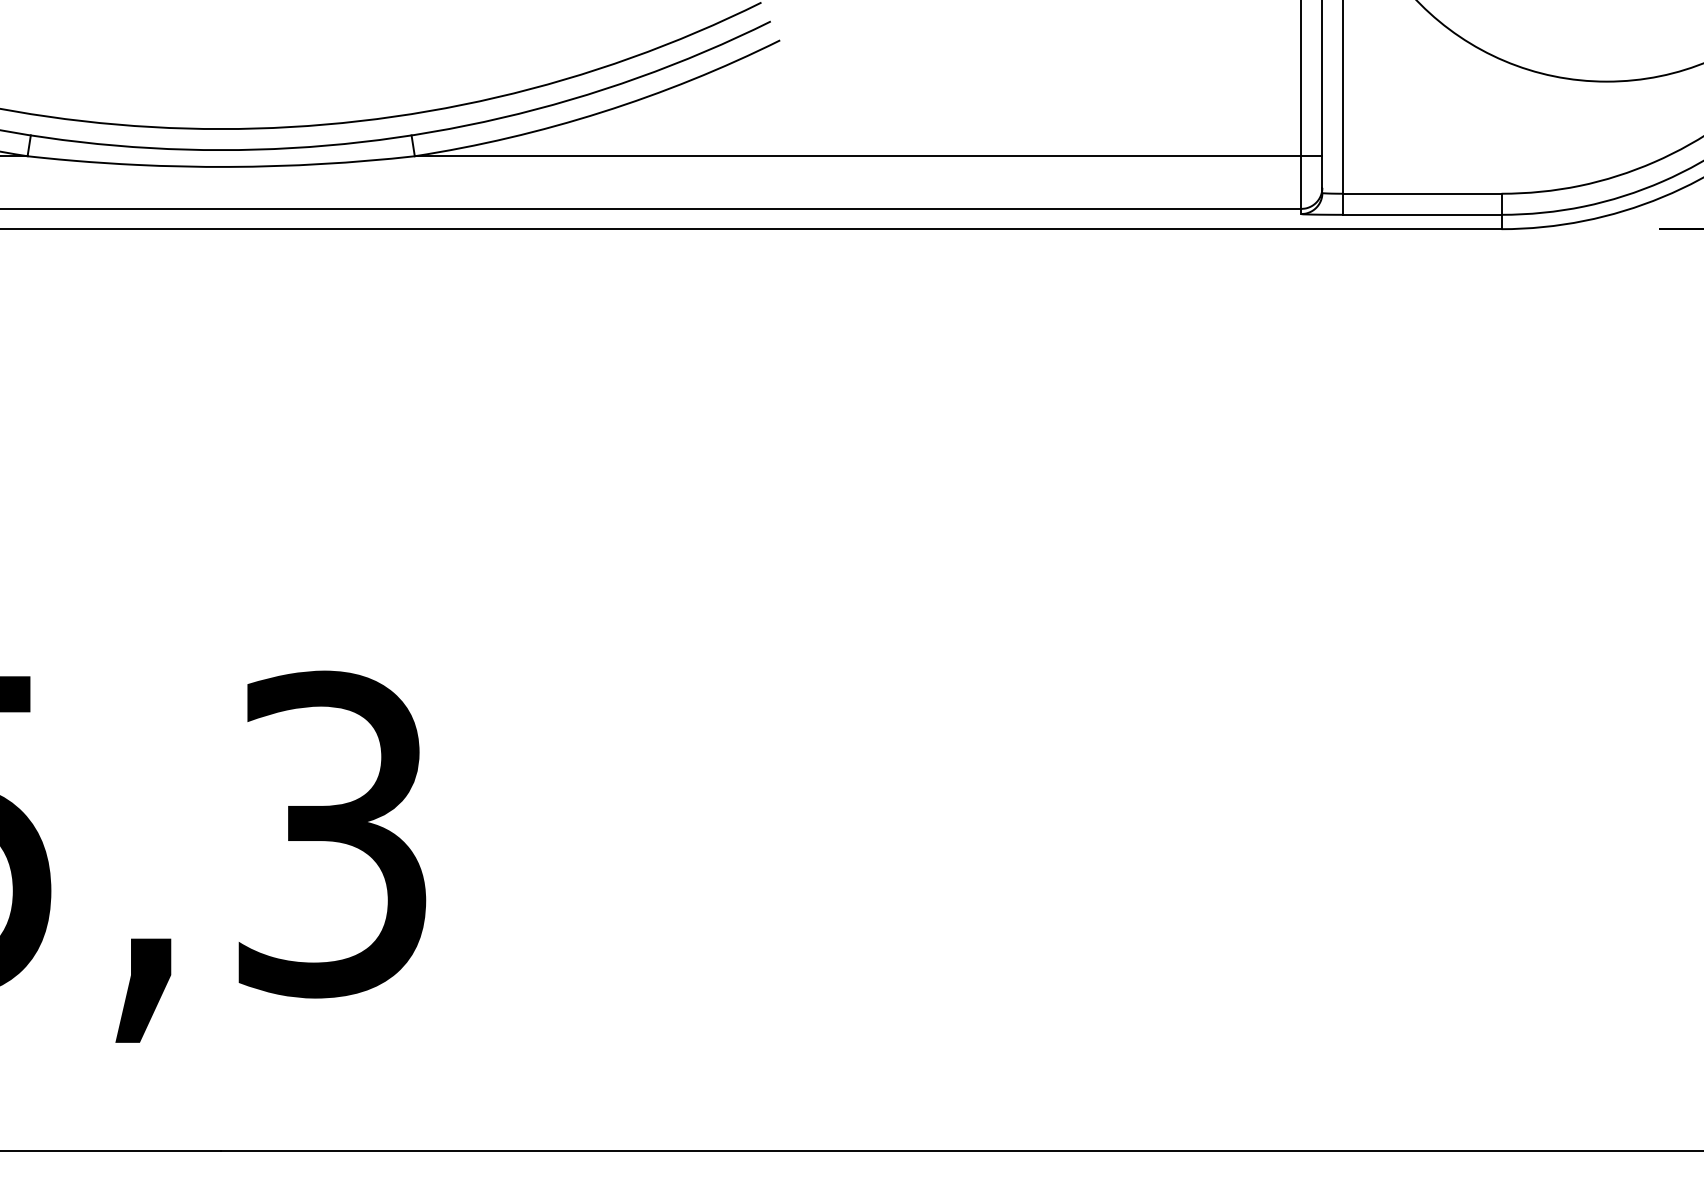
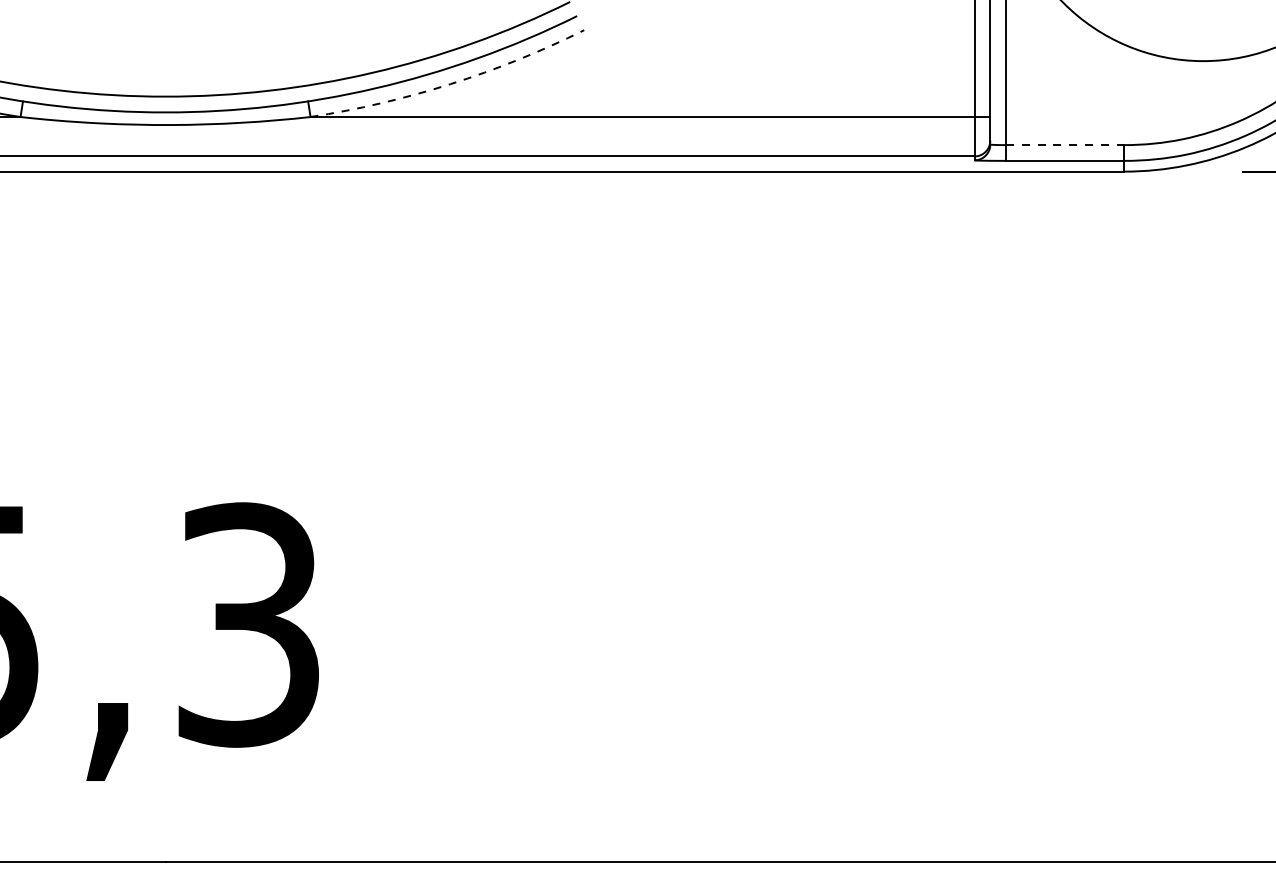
arc: (601, 112) -> (450, 84), solid -> dashed
line: (1421, 194) -> (1064, 145), solid -> dashed

